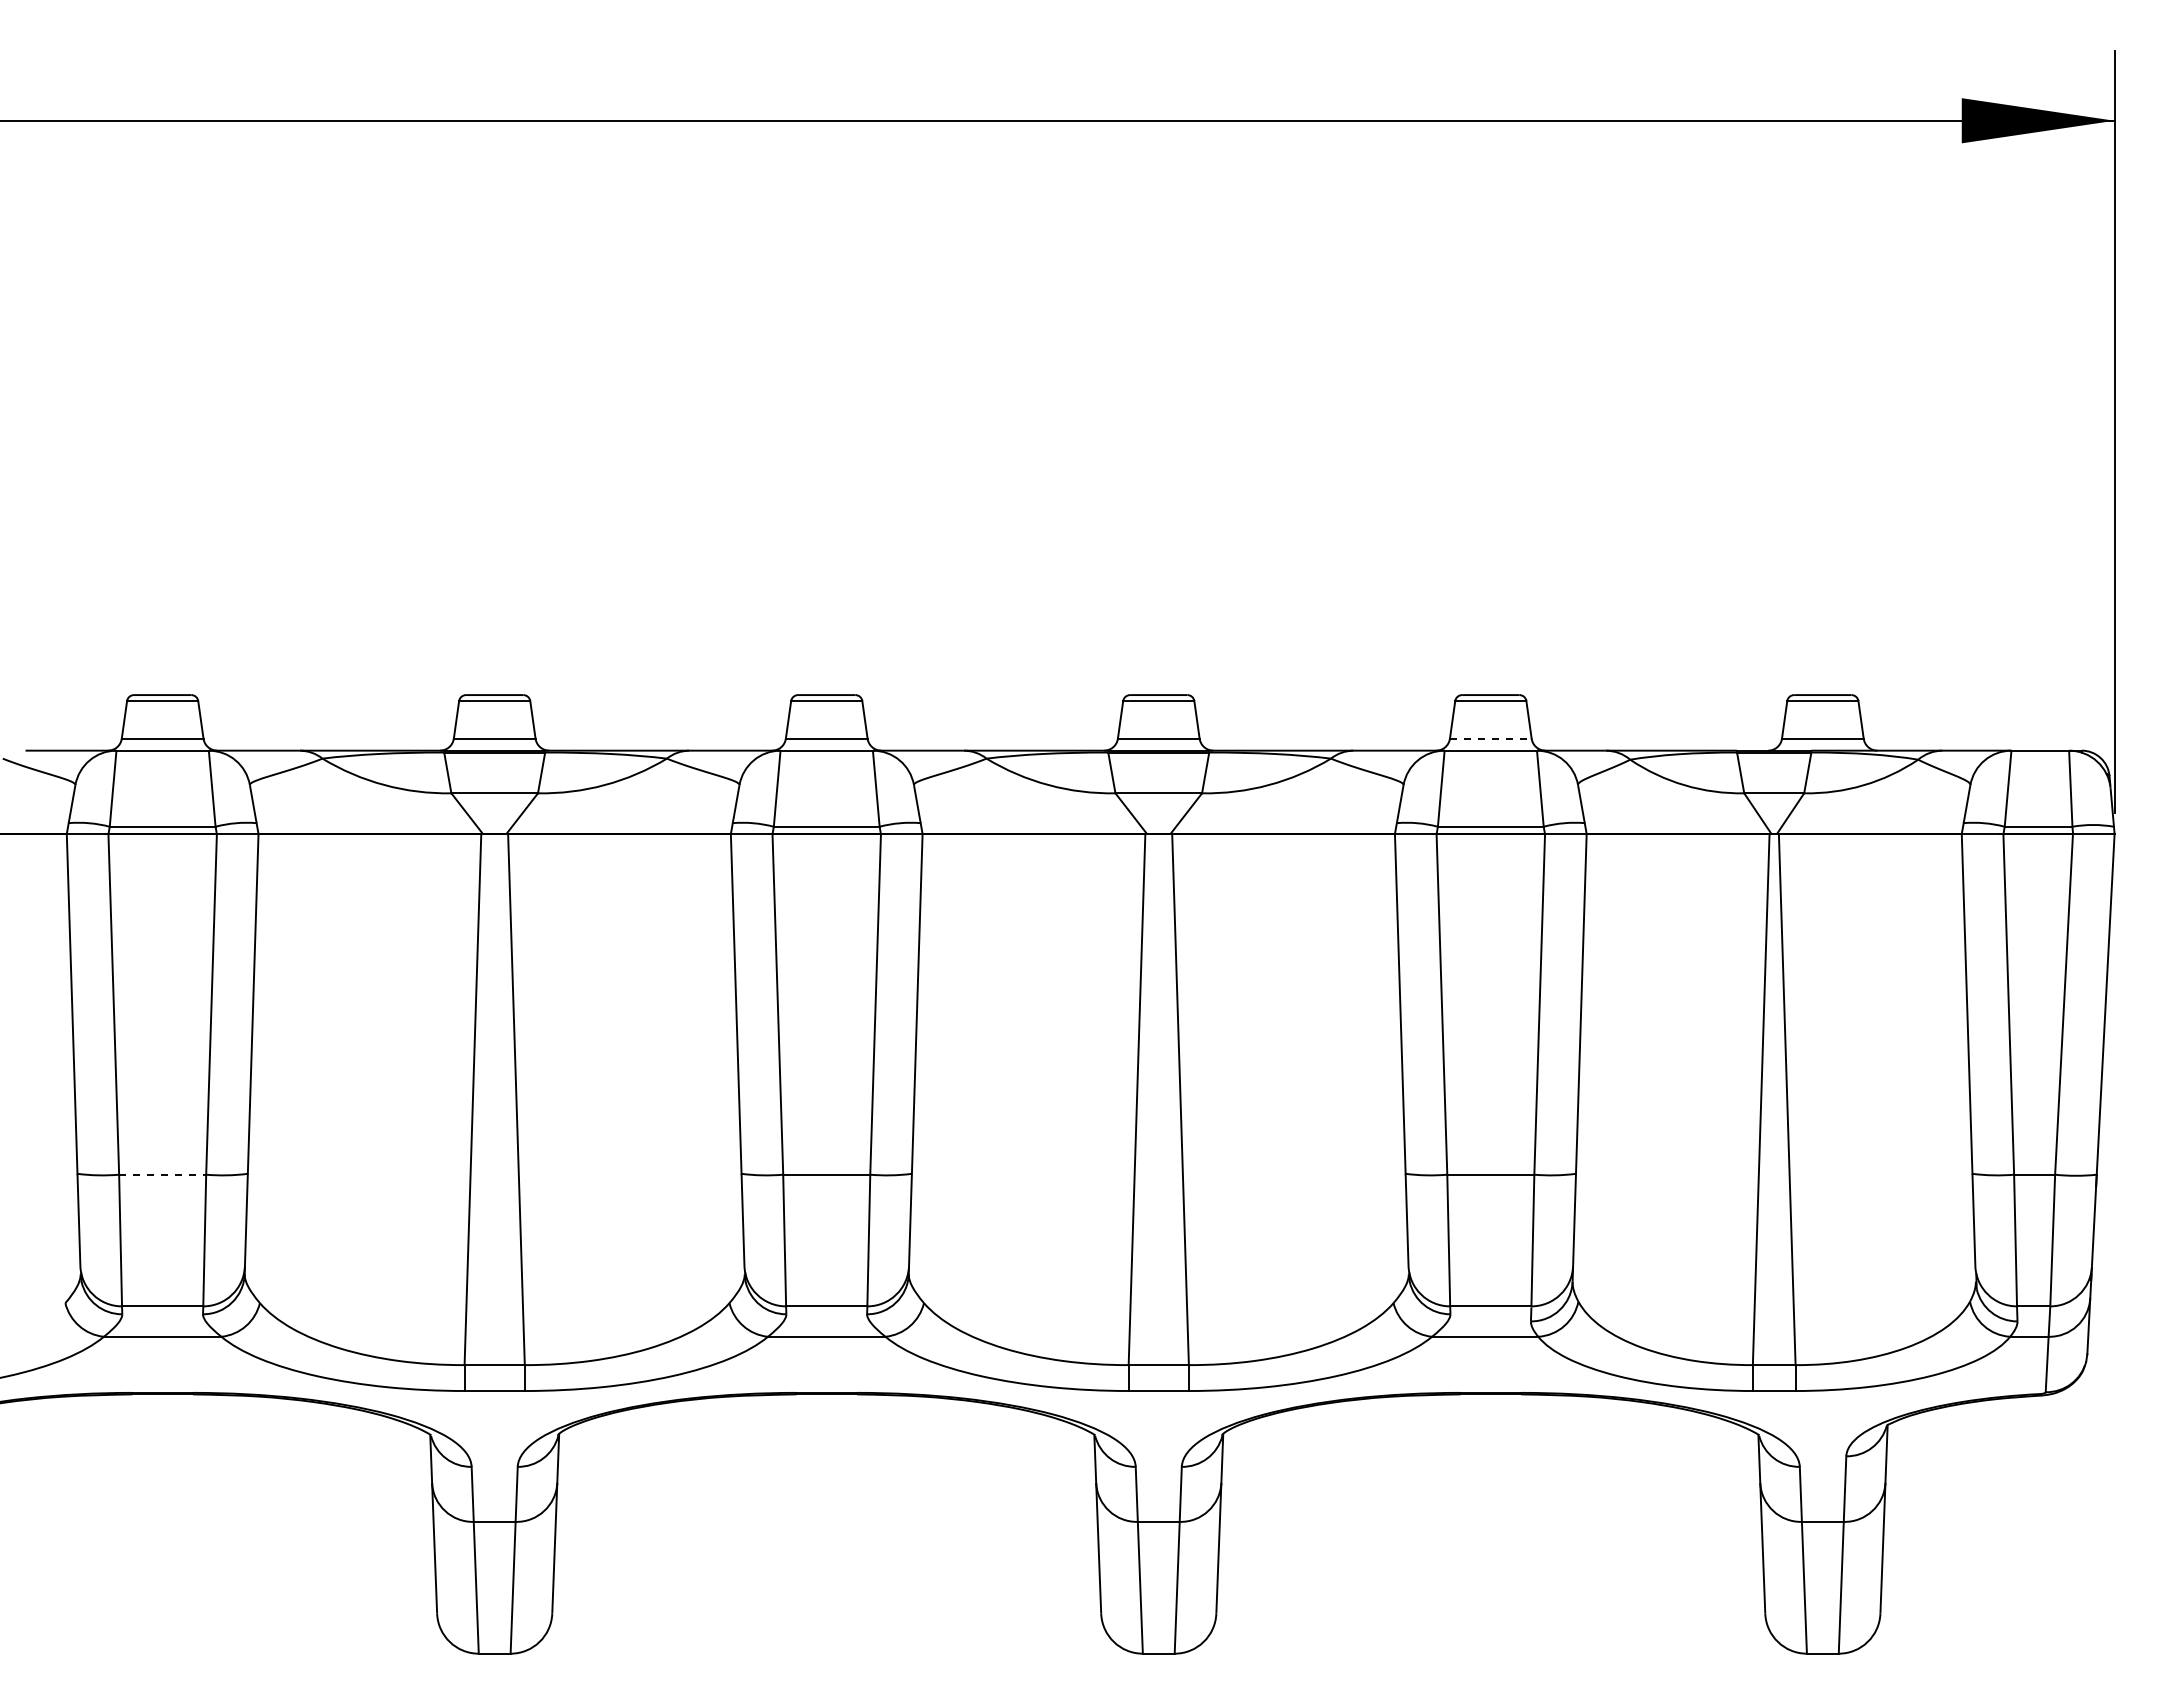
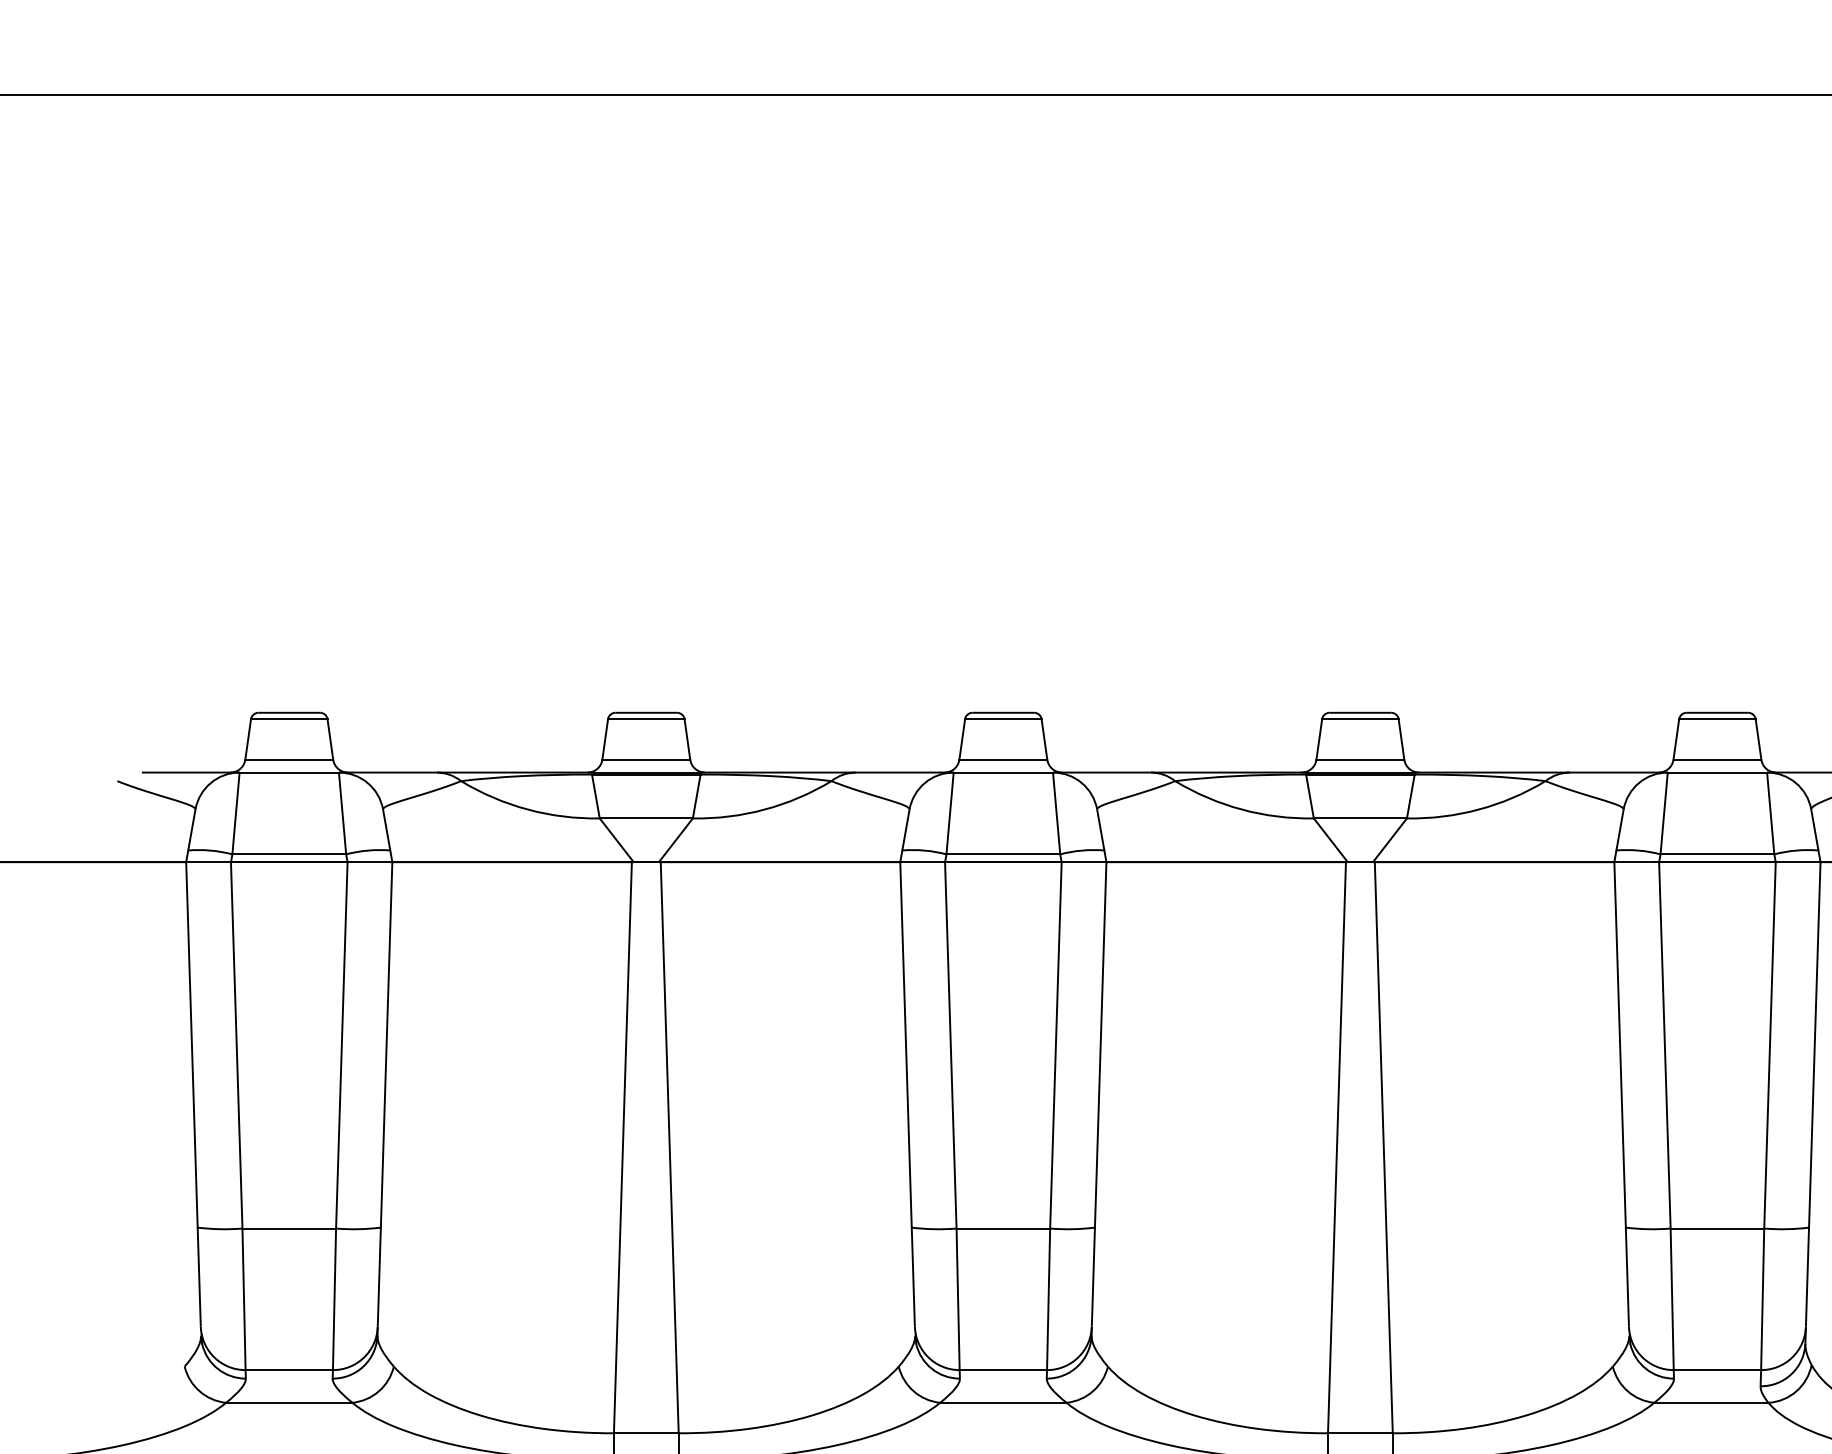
line: (1490, 738) -> (1717, 759), dashed -> solid
line: (162, 1174) -> (289, 1228), dashed -> solid

